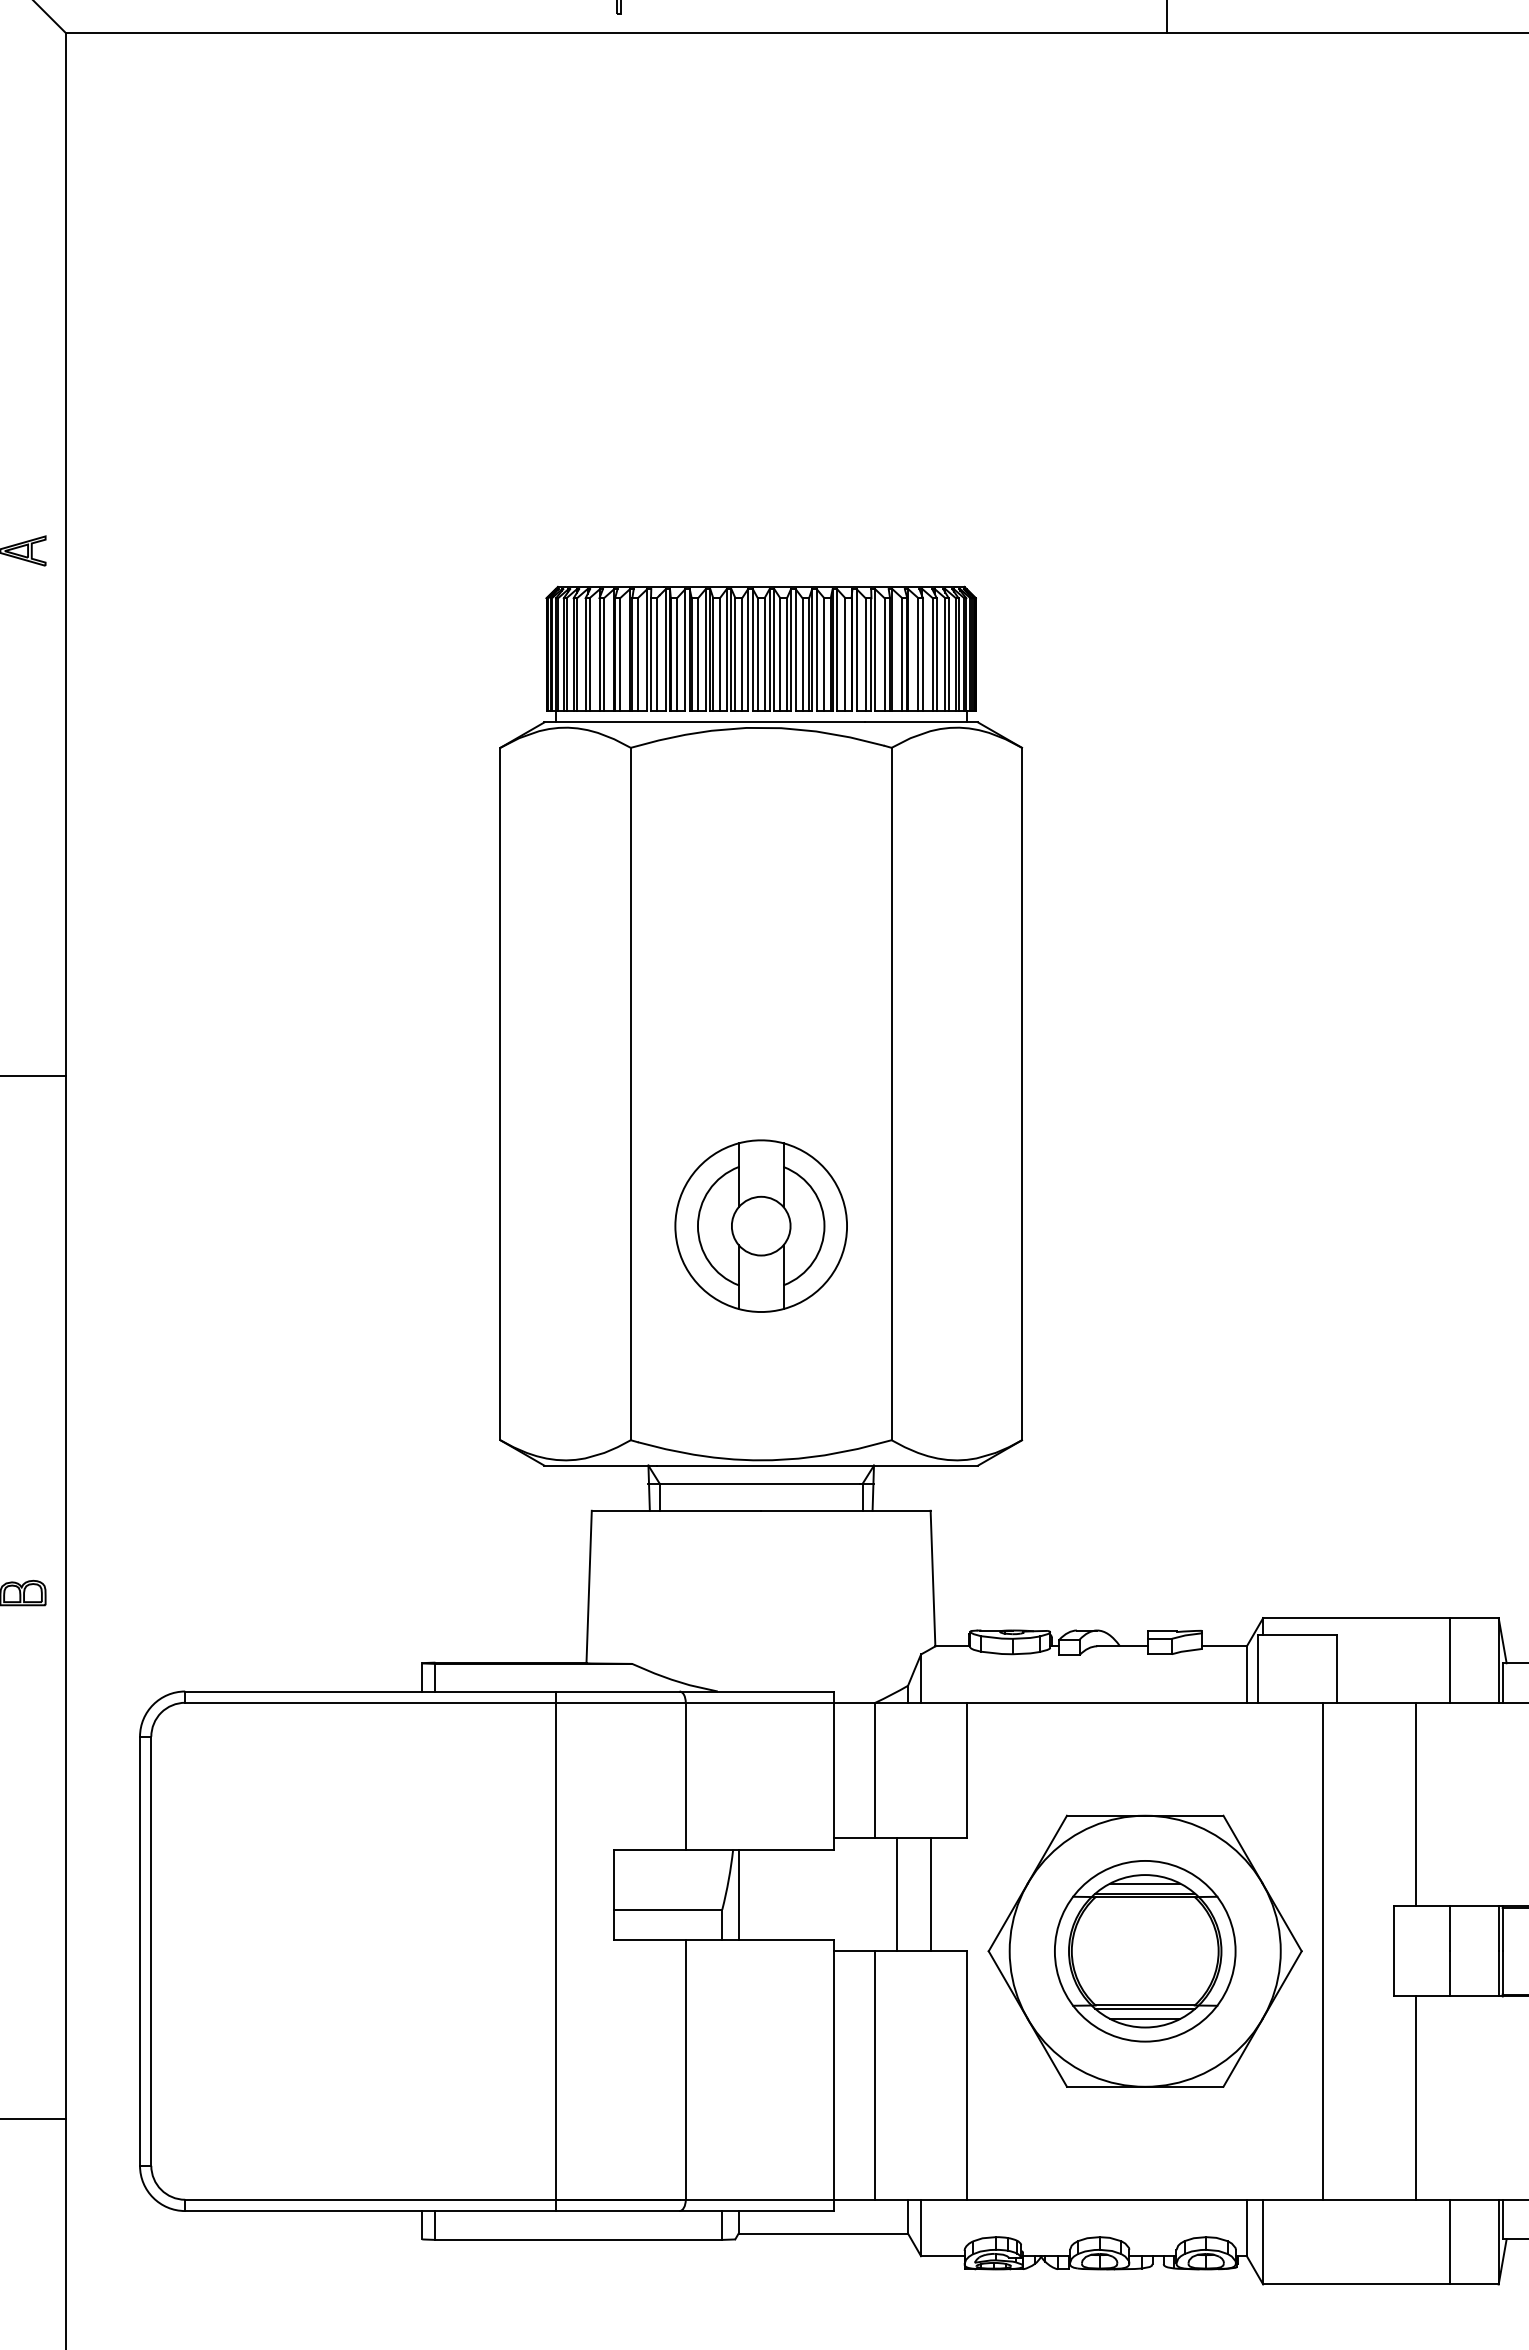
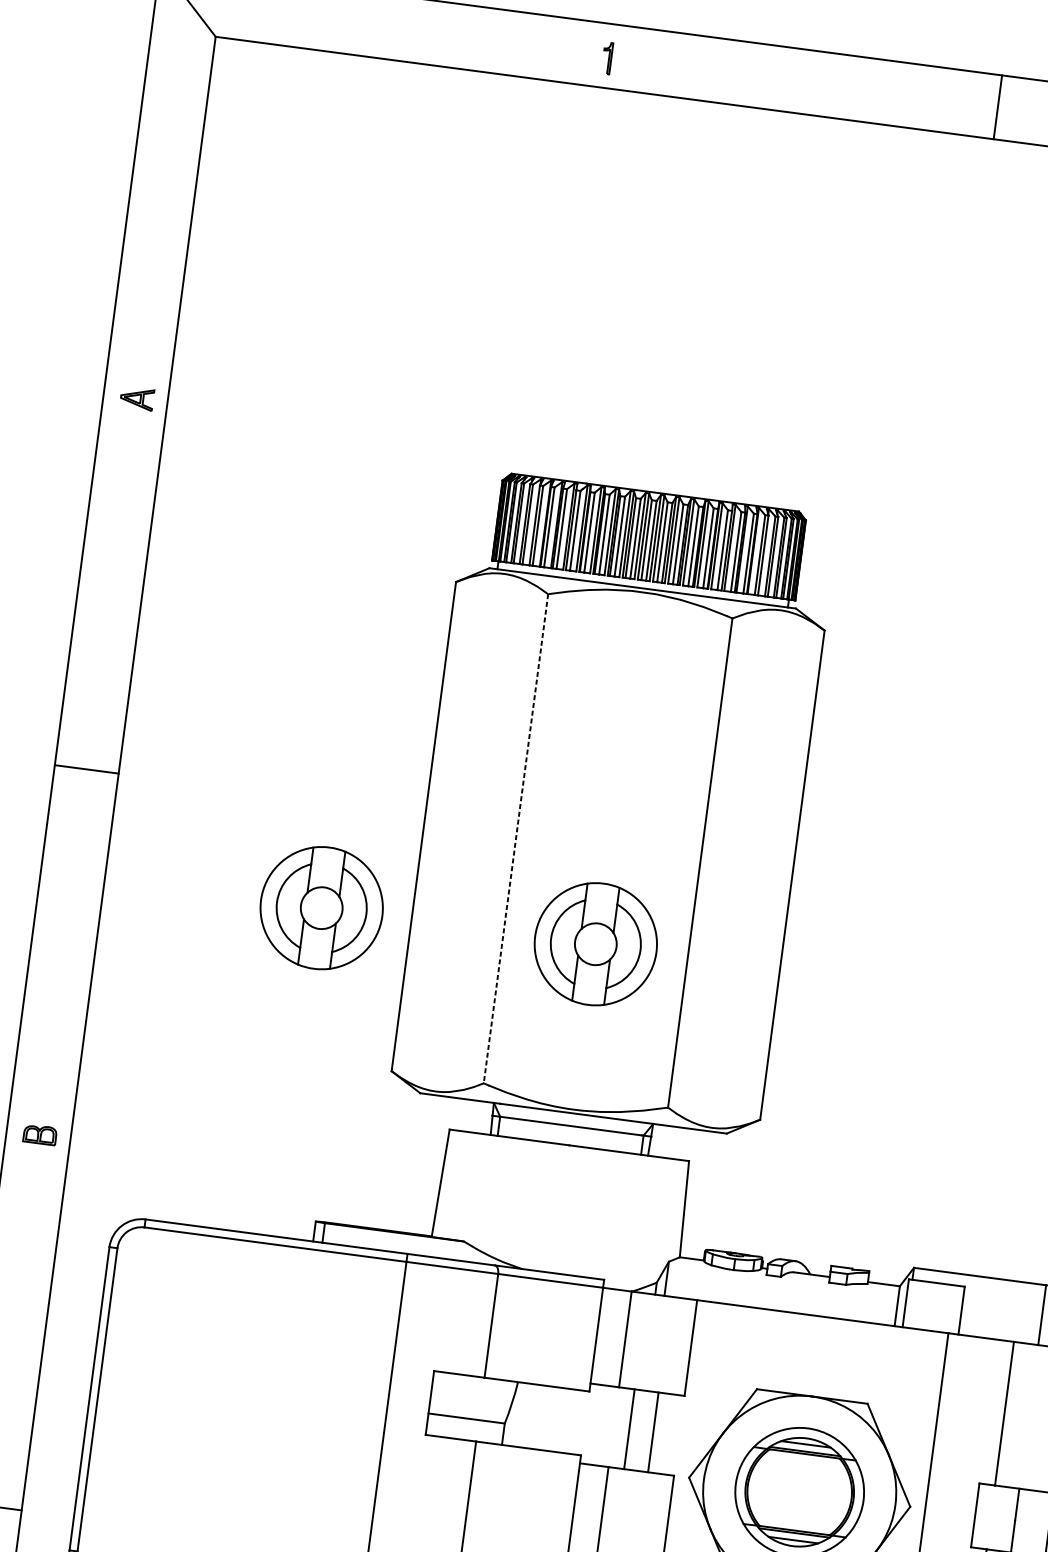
line: (630, 1094) -> (515, 839), solid -> dashed
part: (372, 1225) -> (321, 907), added
line: (738, 1894) -> (517, 1414), removed

